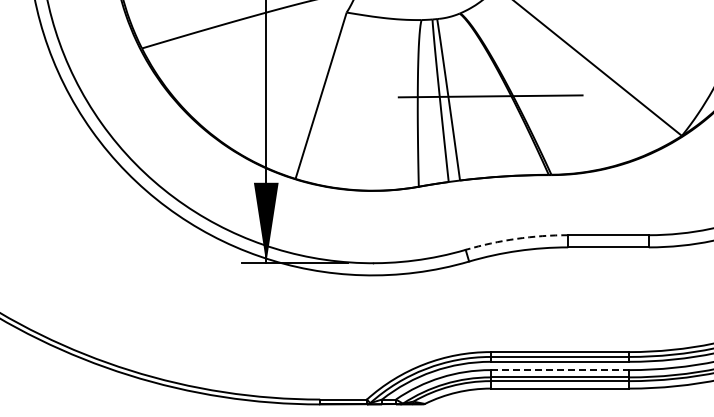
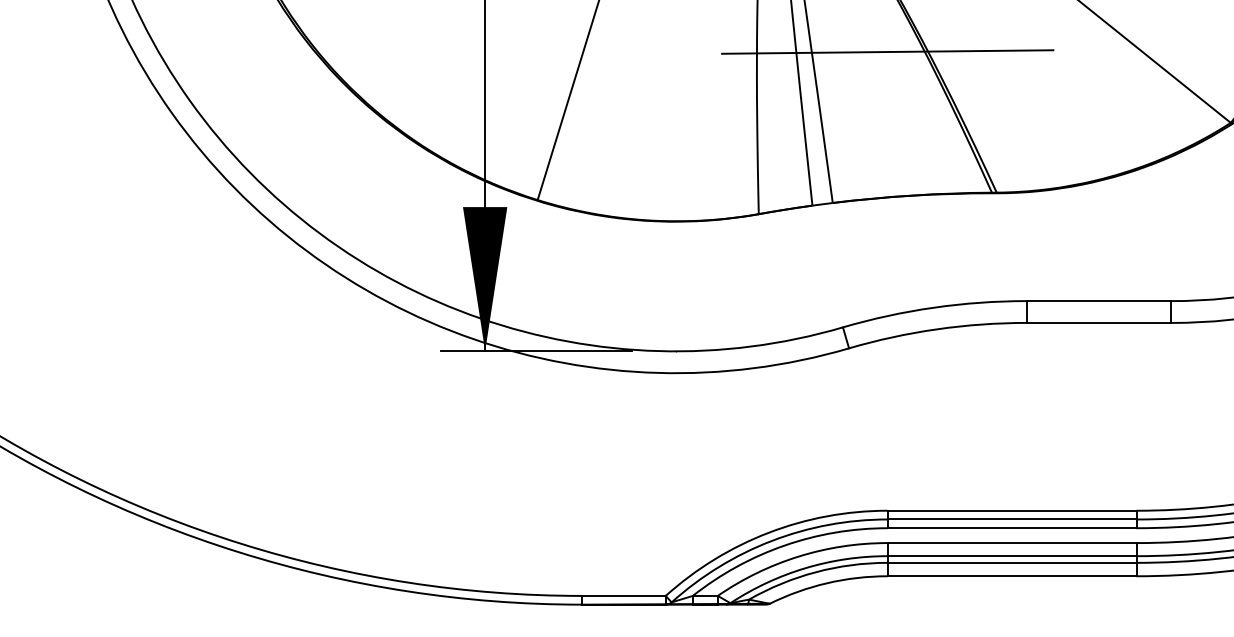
arc: (516, 238) -> (934, 306), dashed -> solid
line: (560, 370) -> (1012, 543), dashed -> solid

